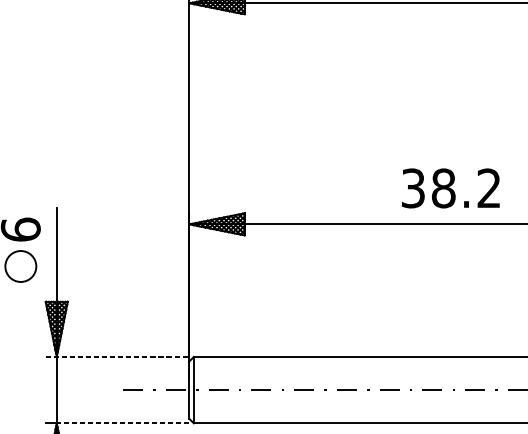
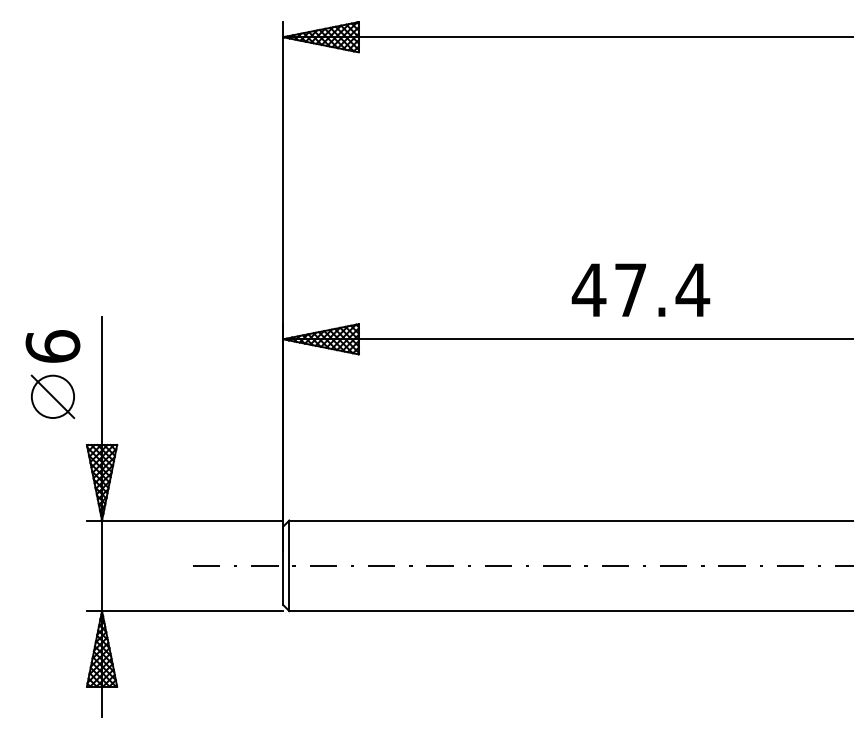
text: (450, 187) -> (640, 289), 38.2 -> 47.4
line: (20, 266) -> (52, 396), added
line: (117, 356) -> (185, 520), dashed -> solid
line: (122, 423) -> (192, 611), dashed -> solid

